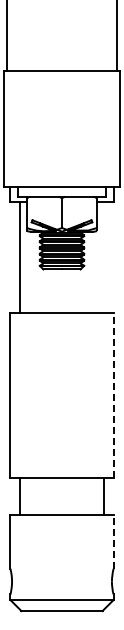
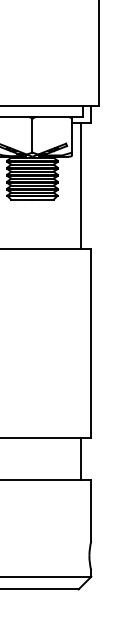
line: (104, 257) -> (80, 186), added
line: (113, 395) -> (91, 343), dashed -> solid
line: (113, 542) -> (91, 511), dashed -> solid

